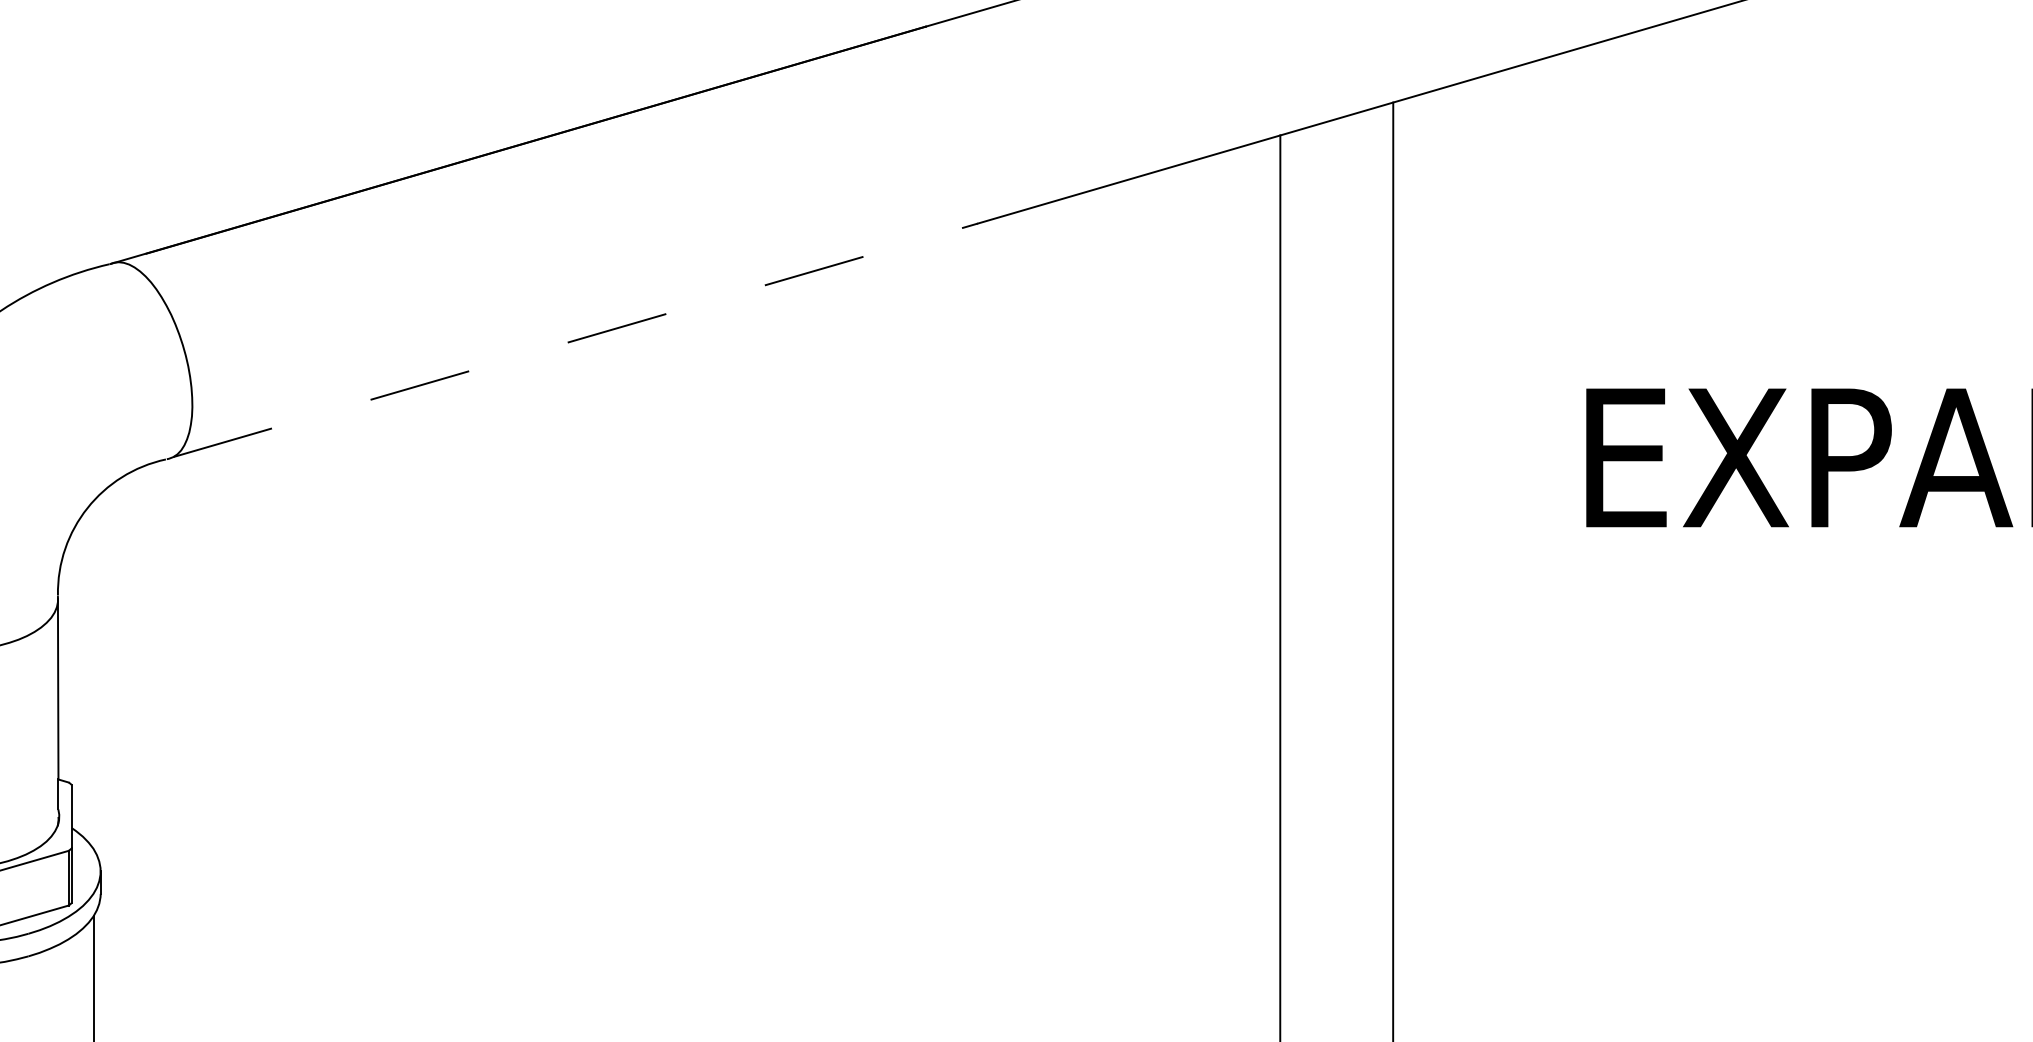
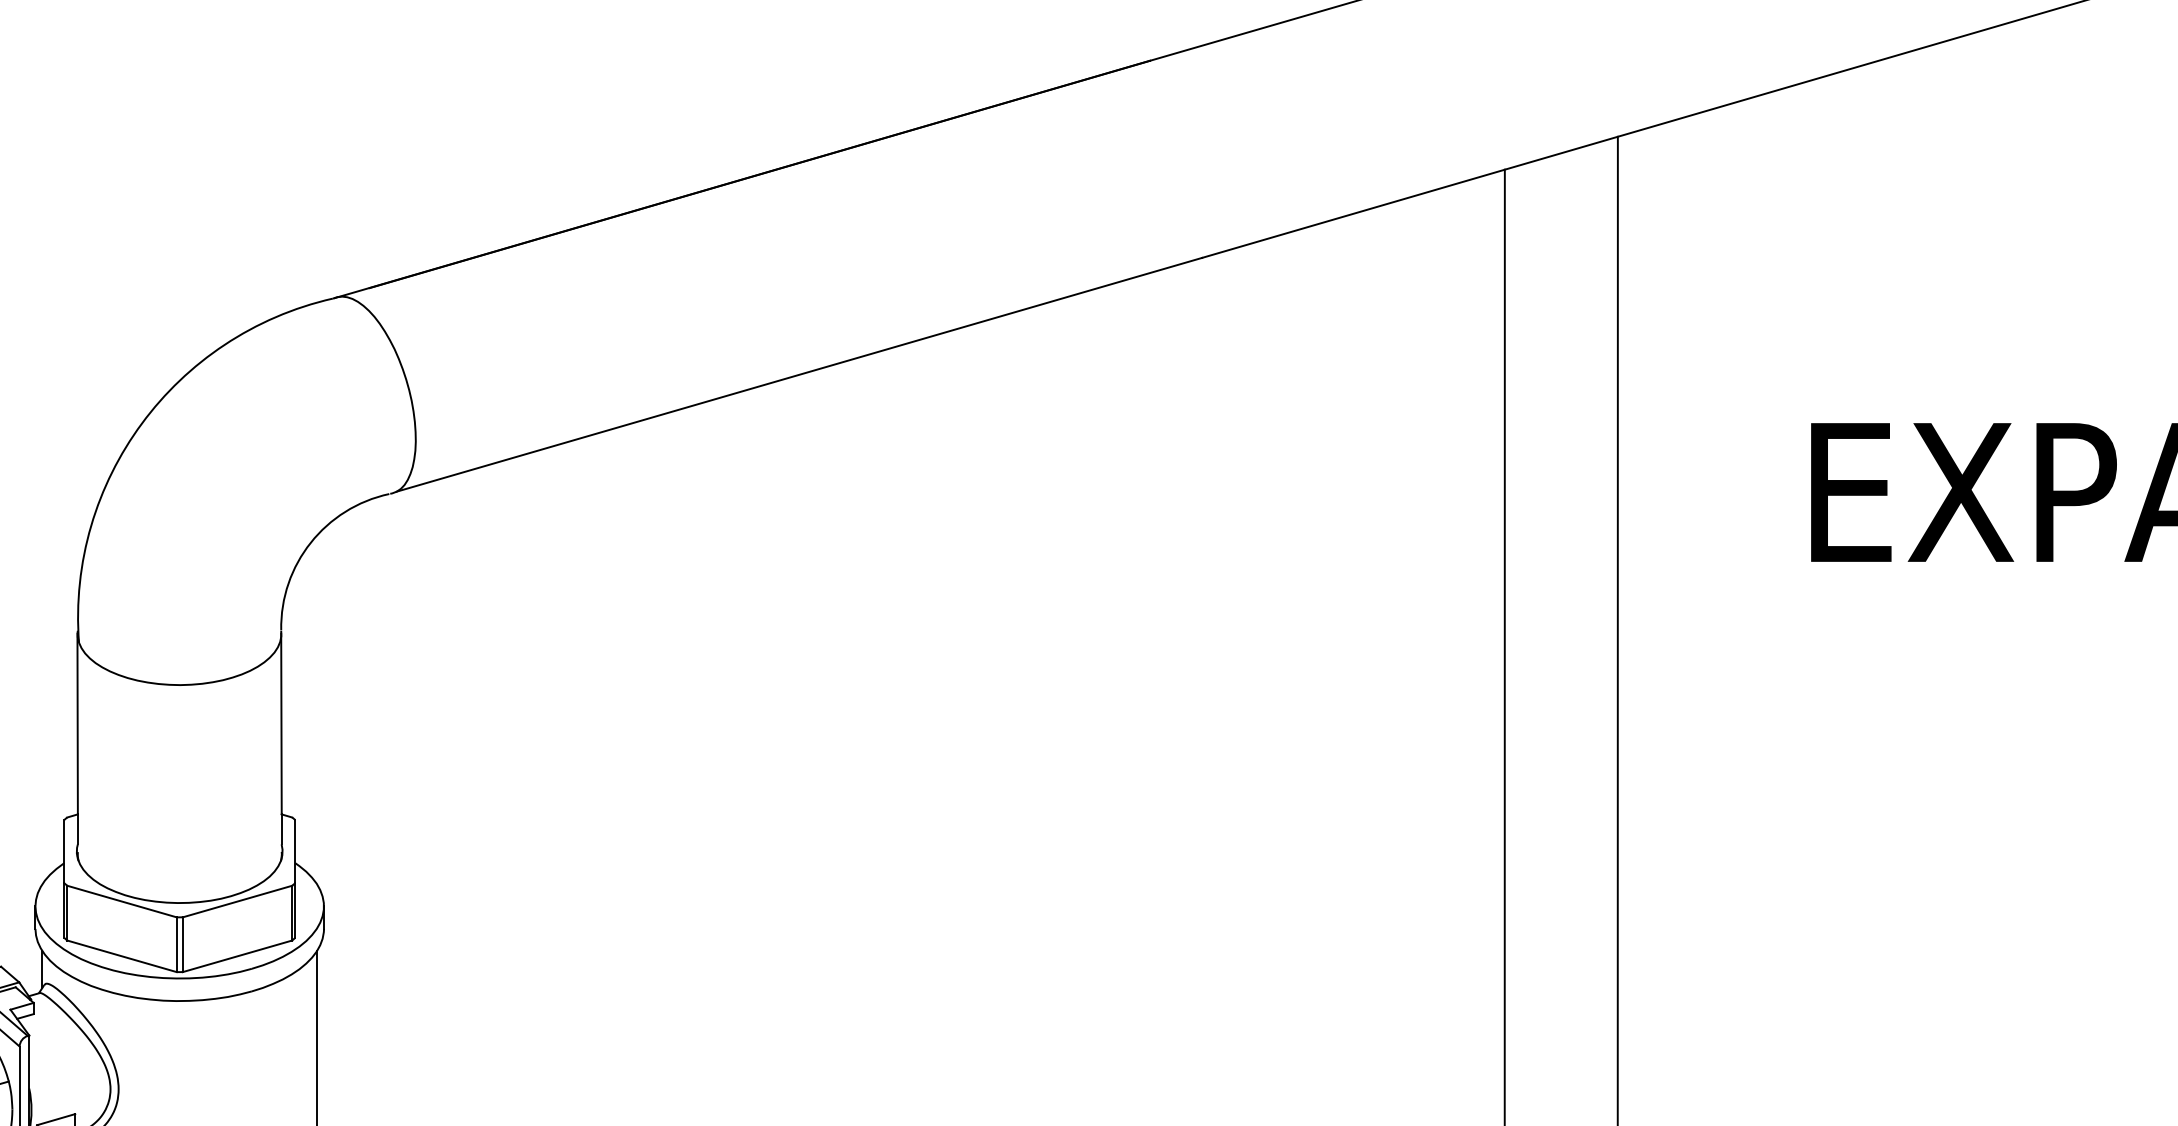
line: (575, 340) -> (799, 374), dashed -> solid

